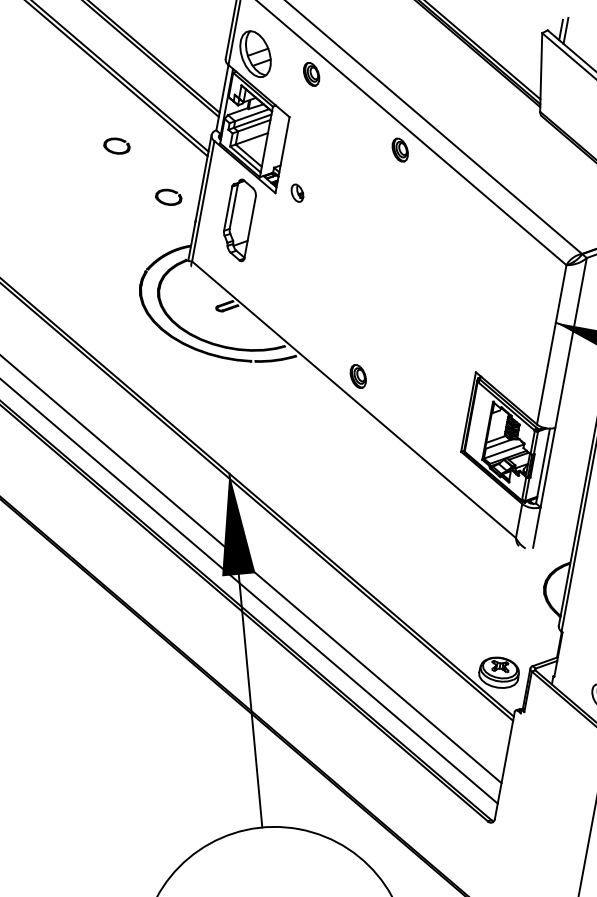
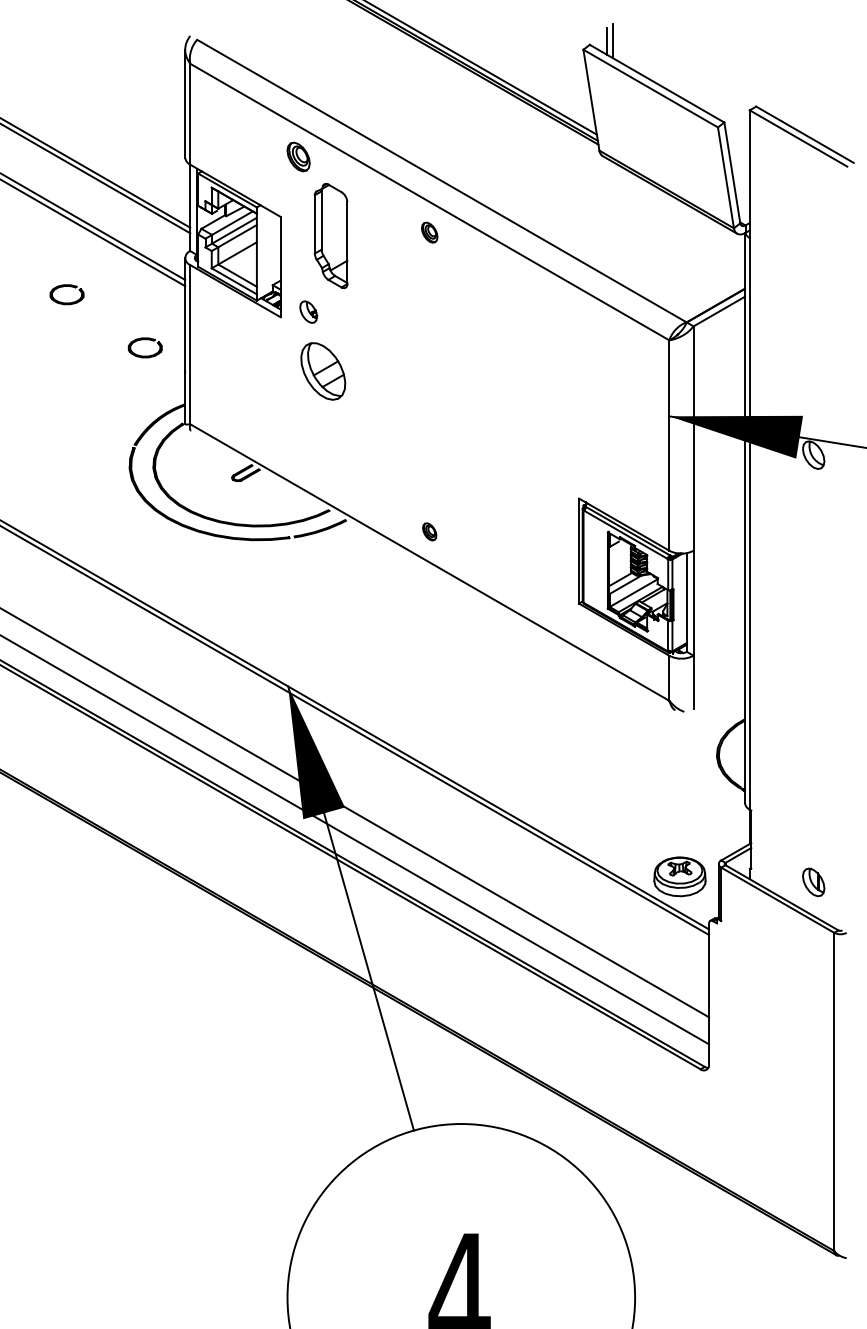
part: (255, 54) -> (323, 371), moved
part: (400, 149) -> (429, 232), size x0.7
part: (238, 220) -> (330, 236), moved
part: (358, 376) -> (429, 531), size x0.6

